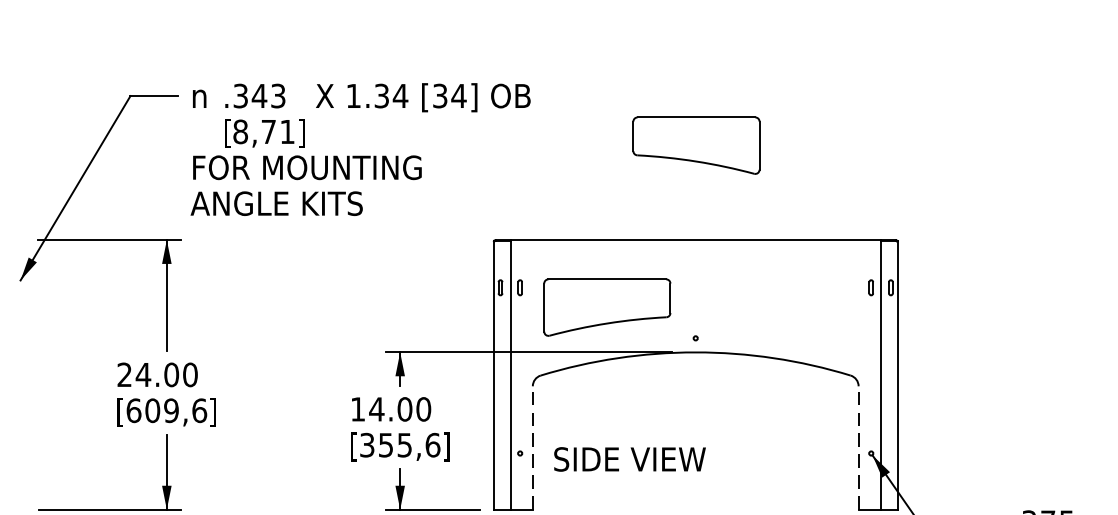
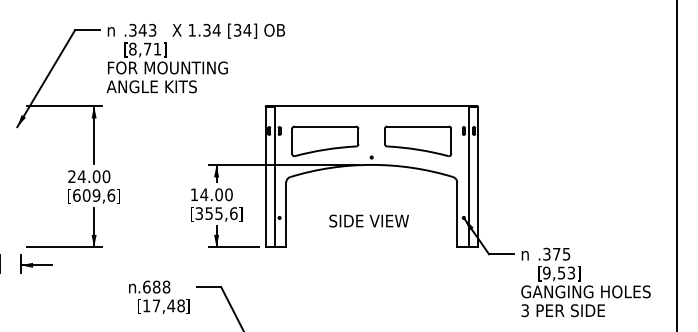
part: (697, 145) -> (418, 141), moved
line: (533, 446) -> (286, 214), dashed -> solid
line: (859, 446) -> (457, 214), dashed -> solid
text: (628, 458) -> (368, 220), moved

